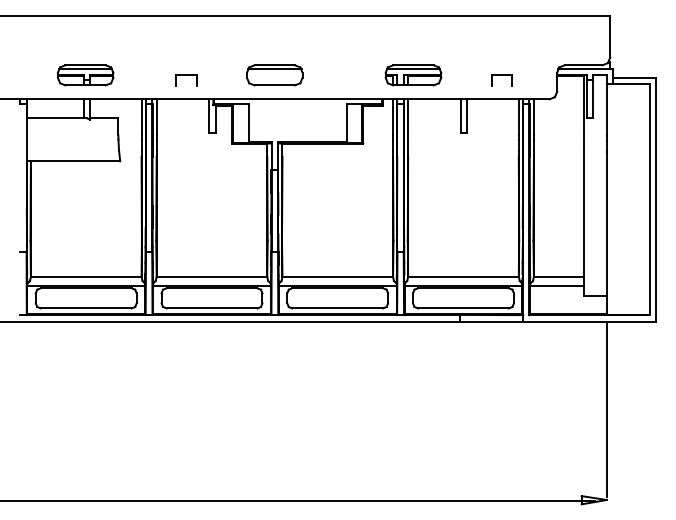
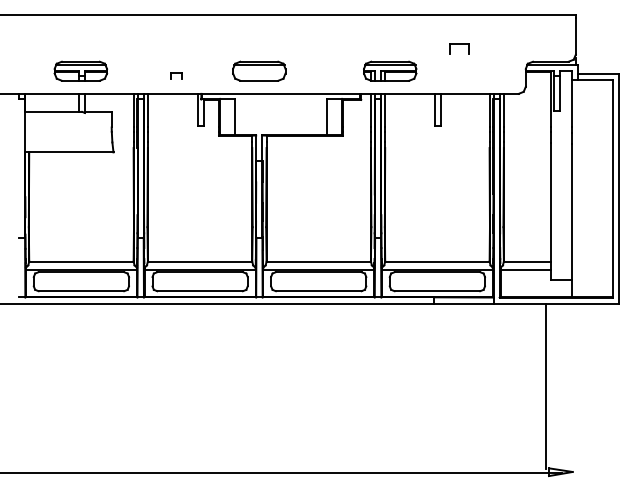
part: (186, 79) -> (176, 75), size x0.6
part: (501, 79) -> (459, 48), moved
line: (606, 409) -> (545, 386), moved

